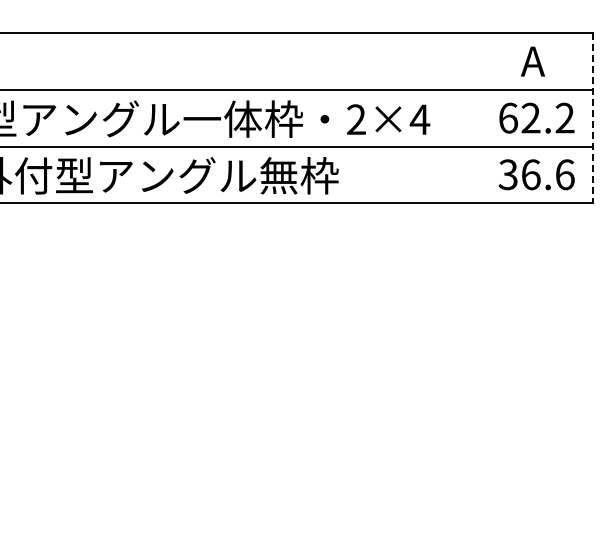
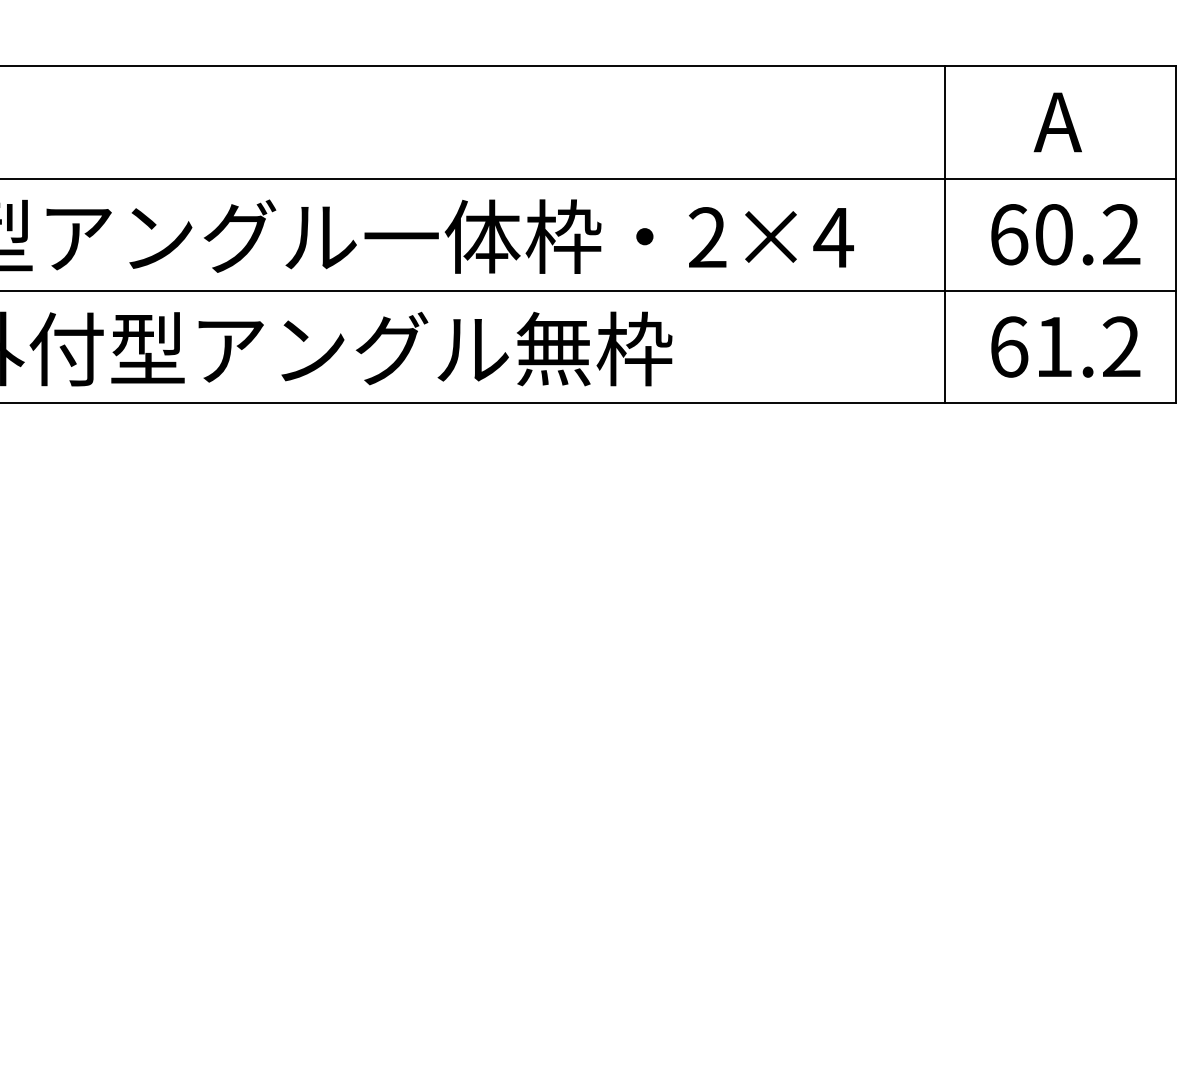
text: (530, 117) -> (1052, 233), 62.2 -> 60.2
line: (476, 118) -> (945, 235), added
line: (592, 118) -> (1176, 235), dashed -> solid
text: (536, 174) -> (1064, 346), 36.6 -> 61.2

